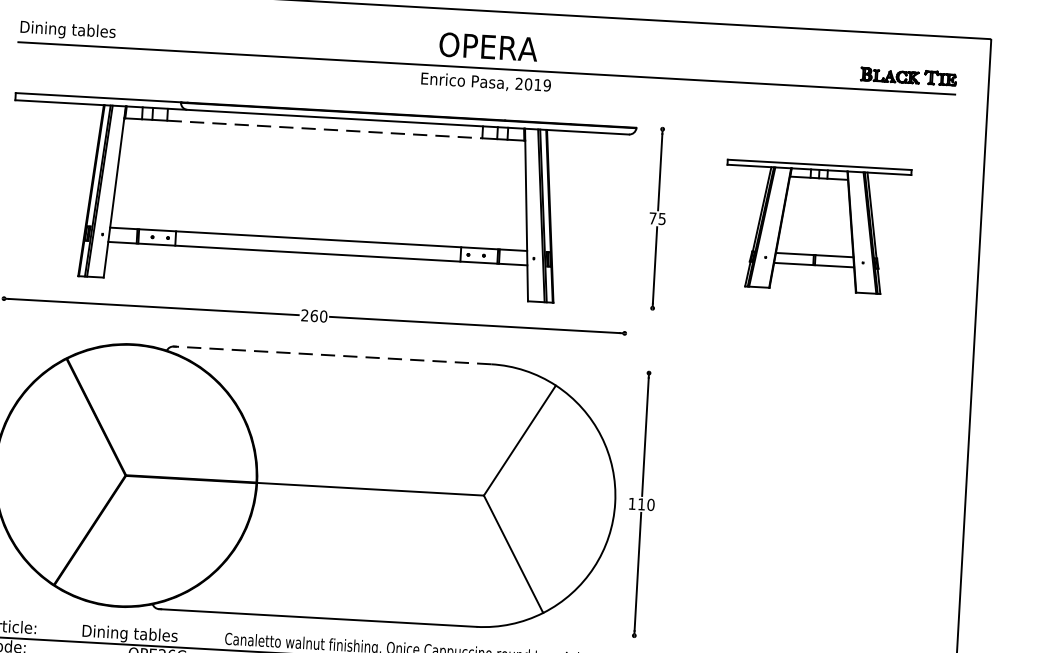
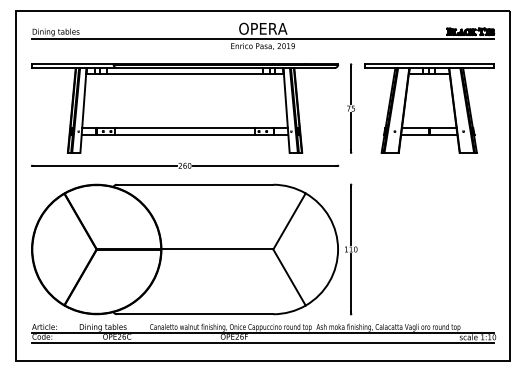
line: (325, 128) -> (185, 73), dashed -> solid
part: (816, 227) -> (429, 108), size x1.43
line: (331, 354) -> (194, 184), dashed -> solid

